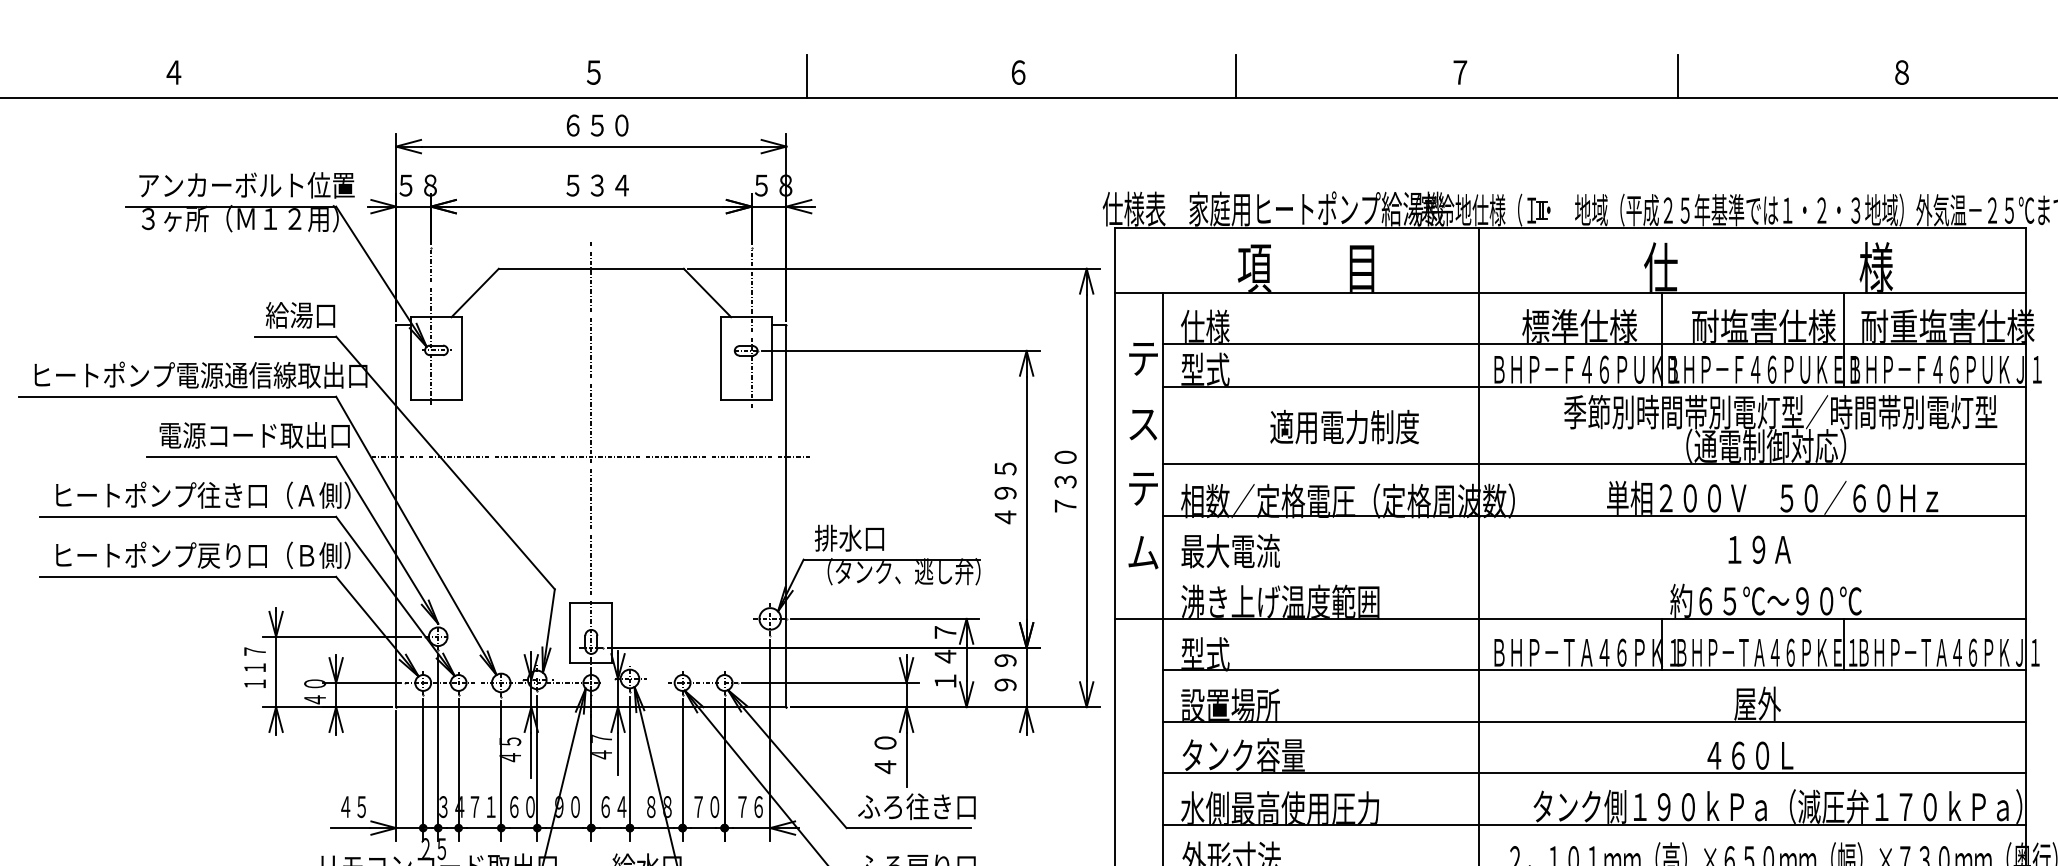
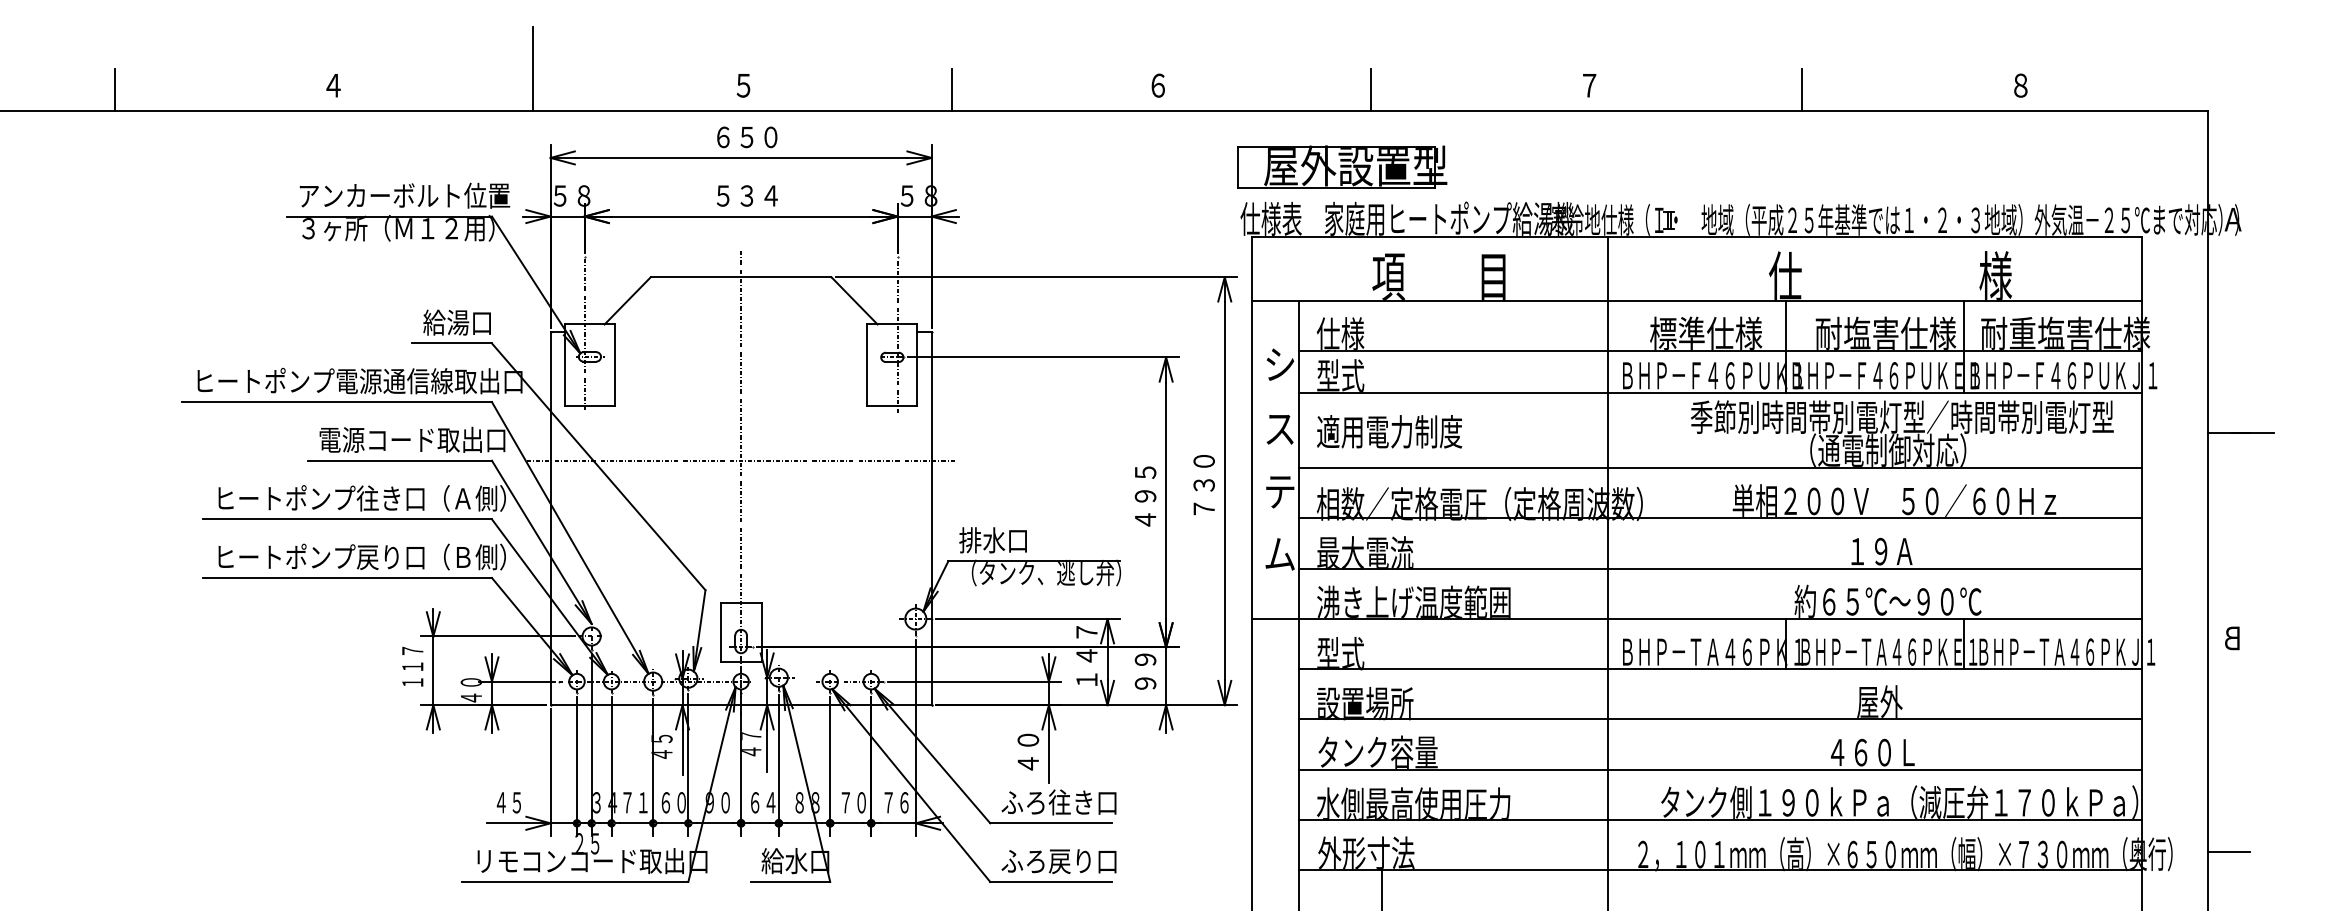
line: (378, 55) -> (533, 68), added
part: (1207, 155) -> (1342, 166), added
text: (1143, 358) -> (1280, 364), テ -> シ
text: (1344, 426) -> (1389, 431), moved
line: (1594, 567) -> (1720, 568), added

